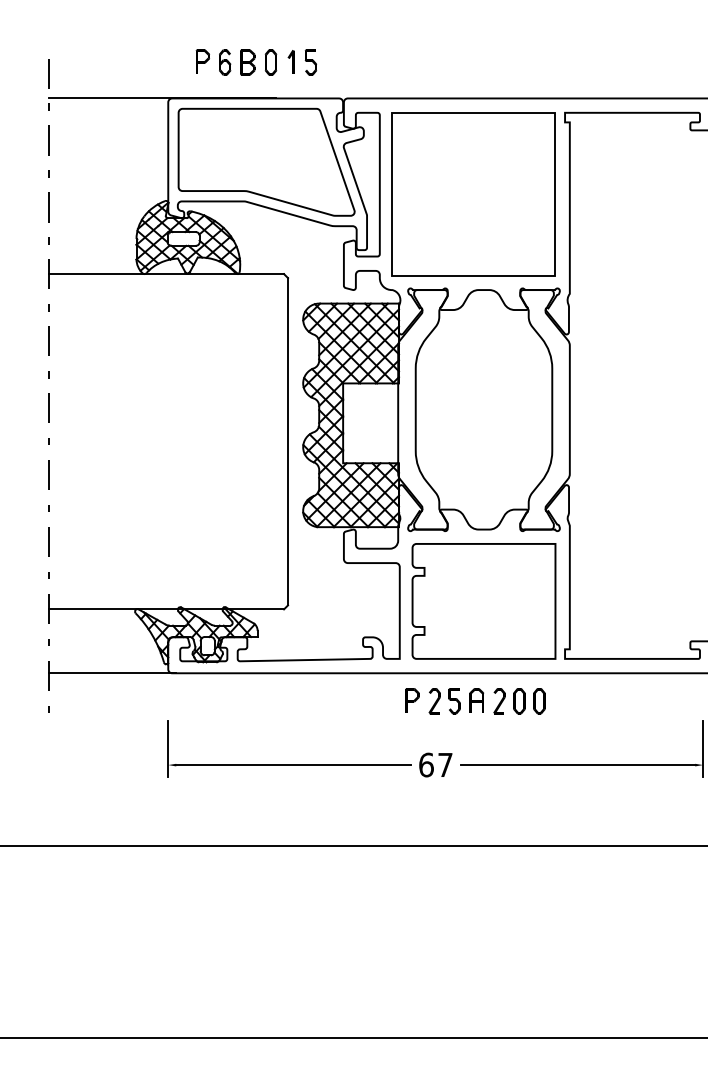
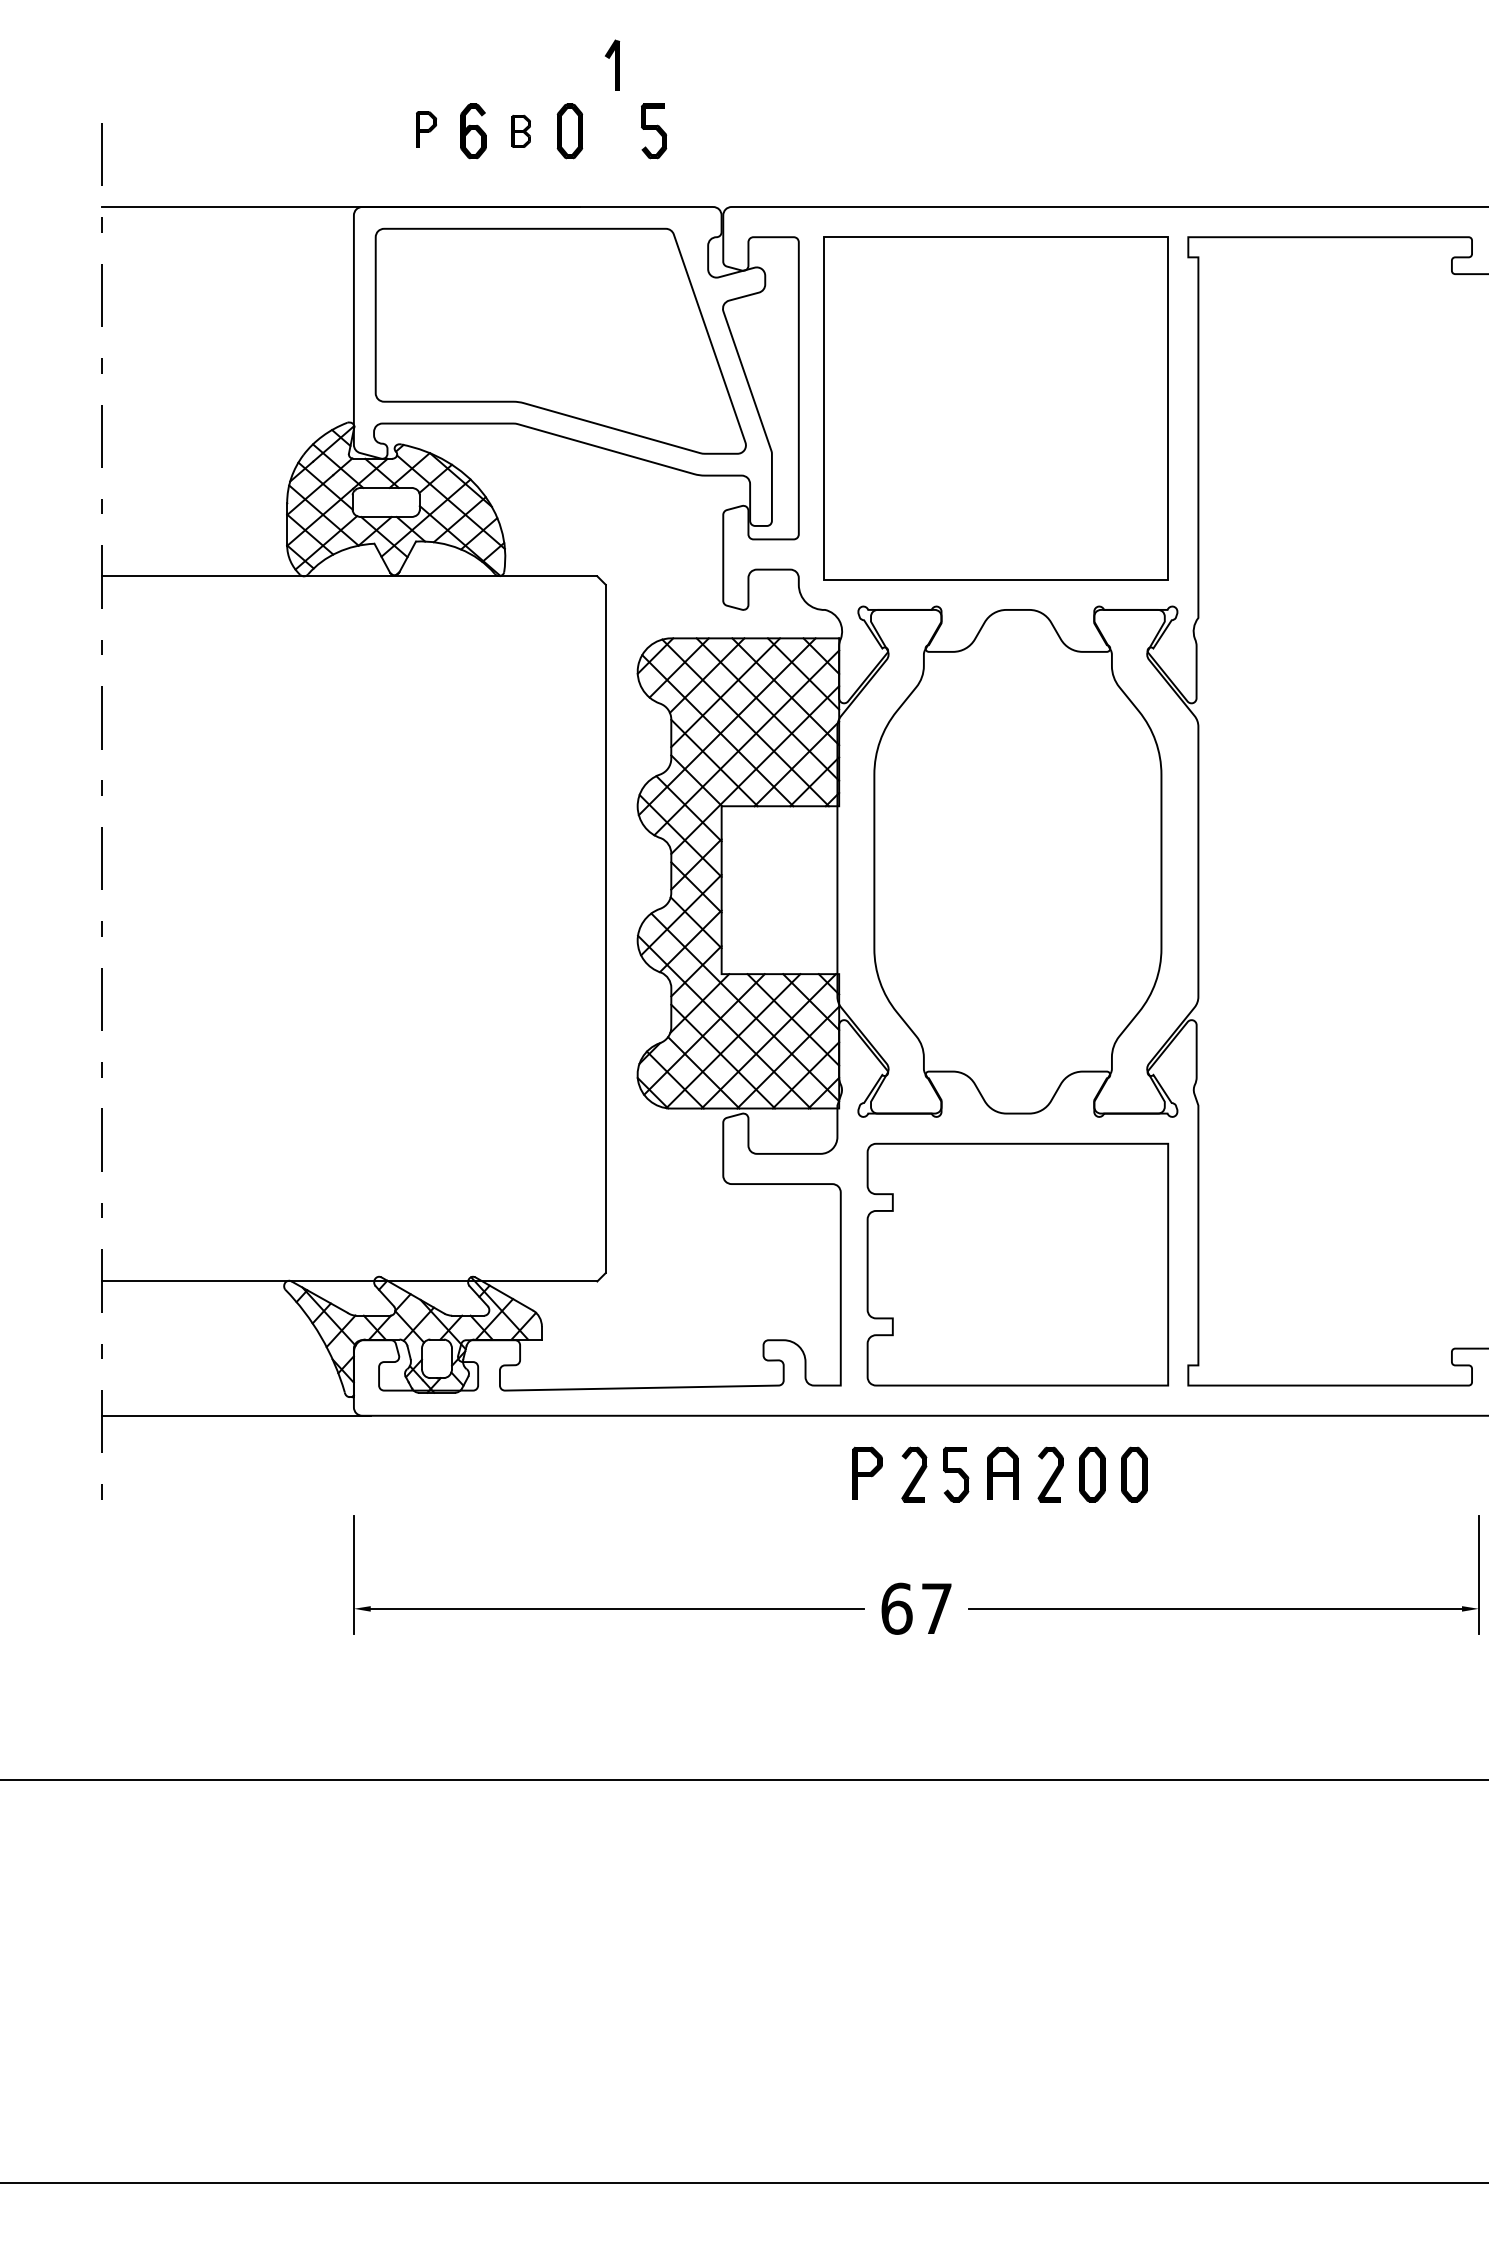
part: (202, 61) -> (425, 129), size x0.7
part: (290, 61) -> (610, 64), moved
part: (247, 62) -> (520, 131), size x0.6

